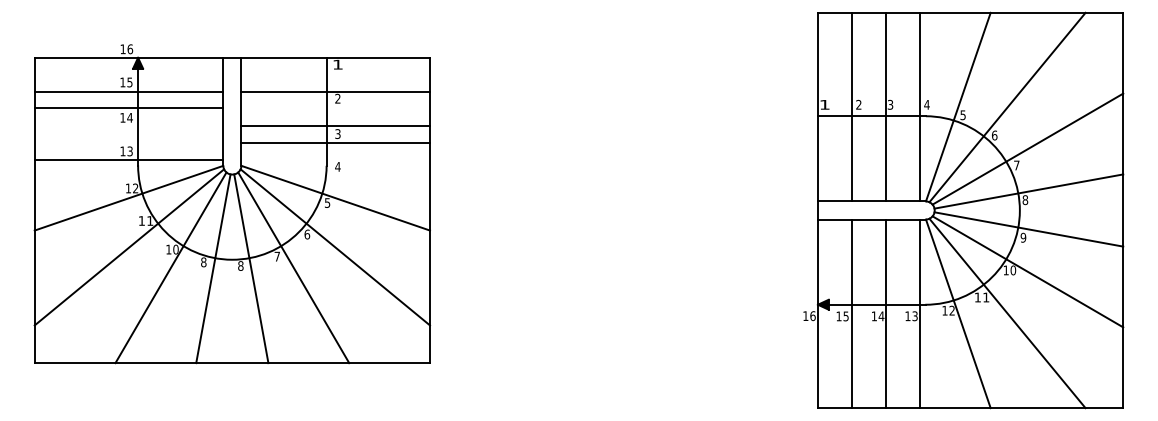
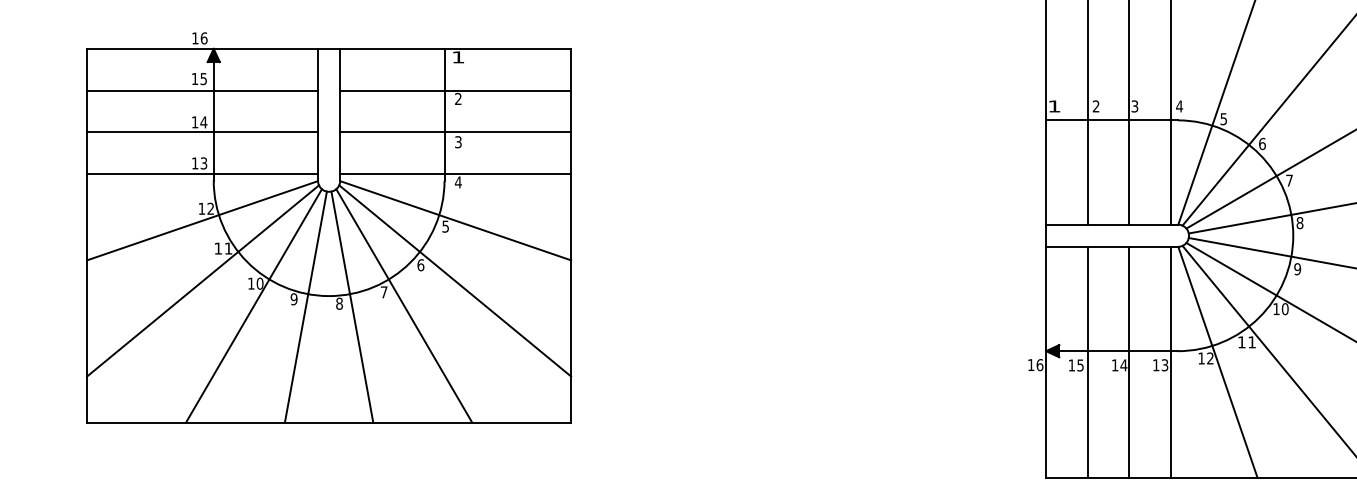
line: (128, 107) -> (201, 131), moved
line: (335, 143) -> (455, 174), moved
text: (203, 262) -> (293, 299), 8 -> 9

